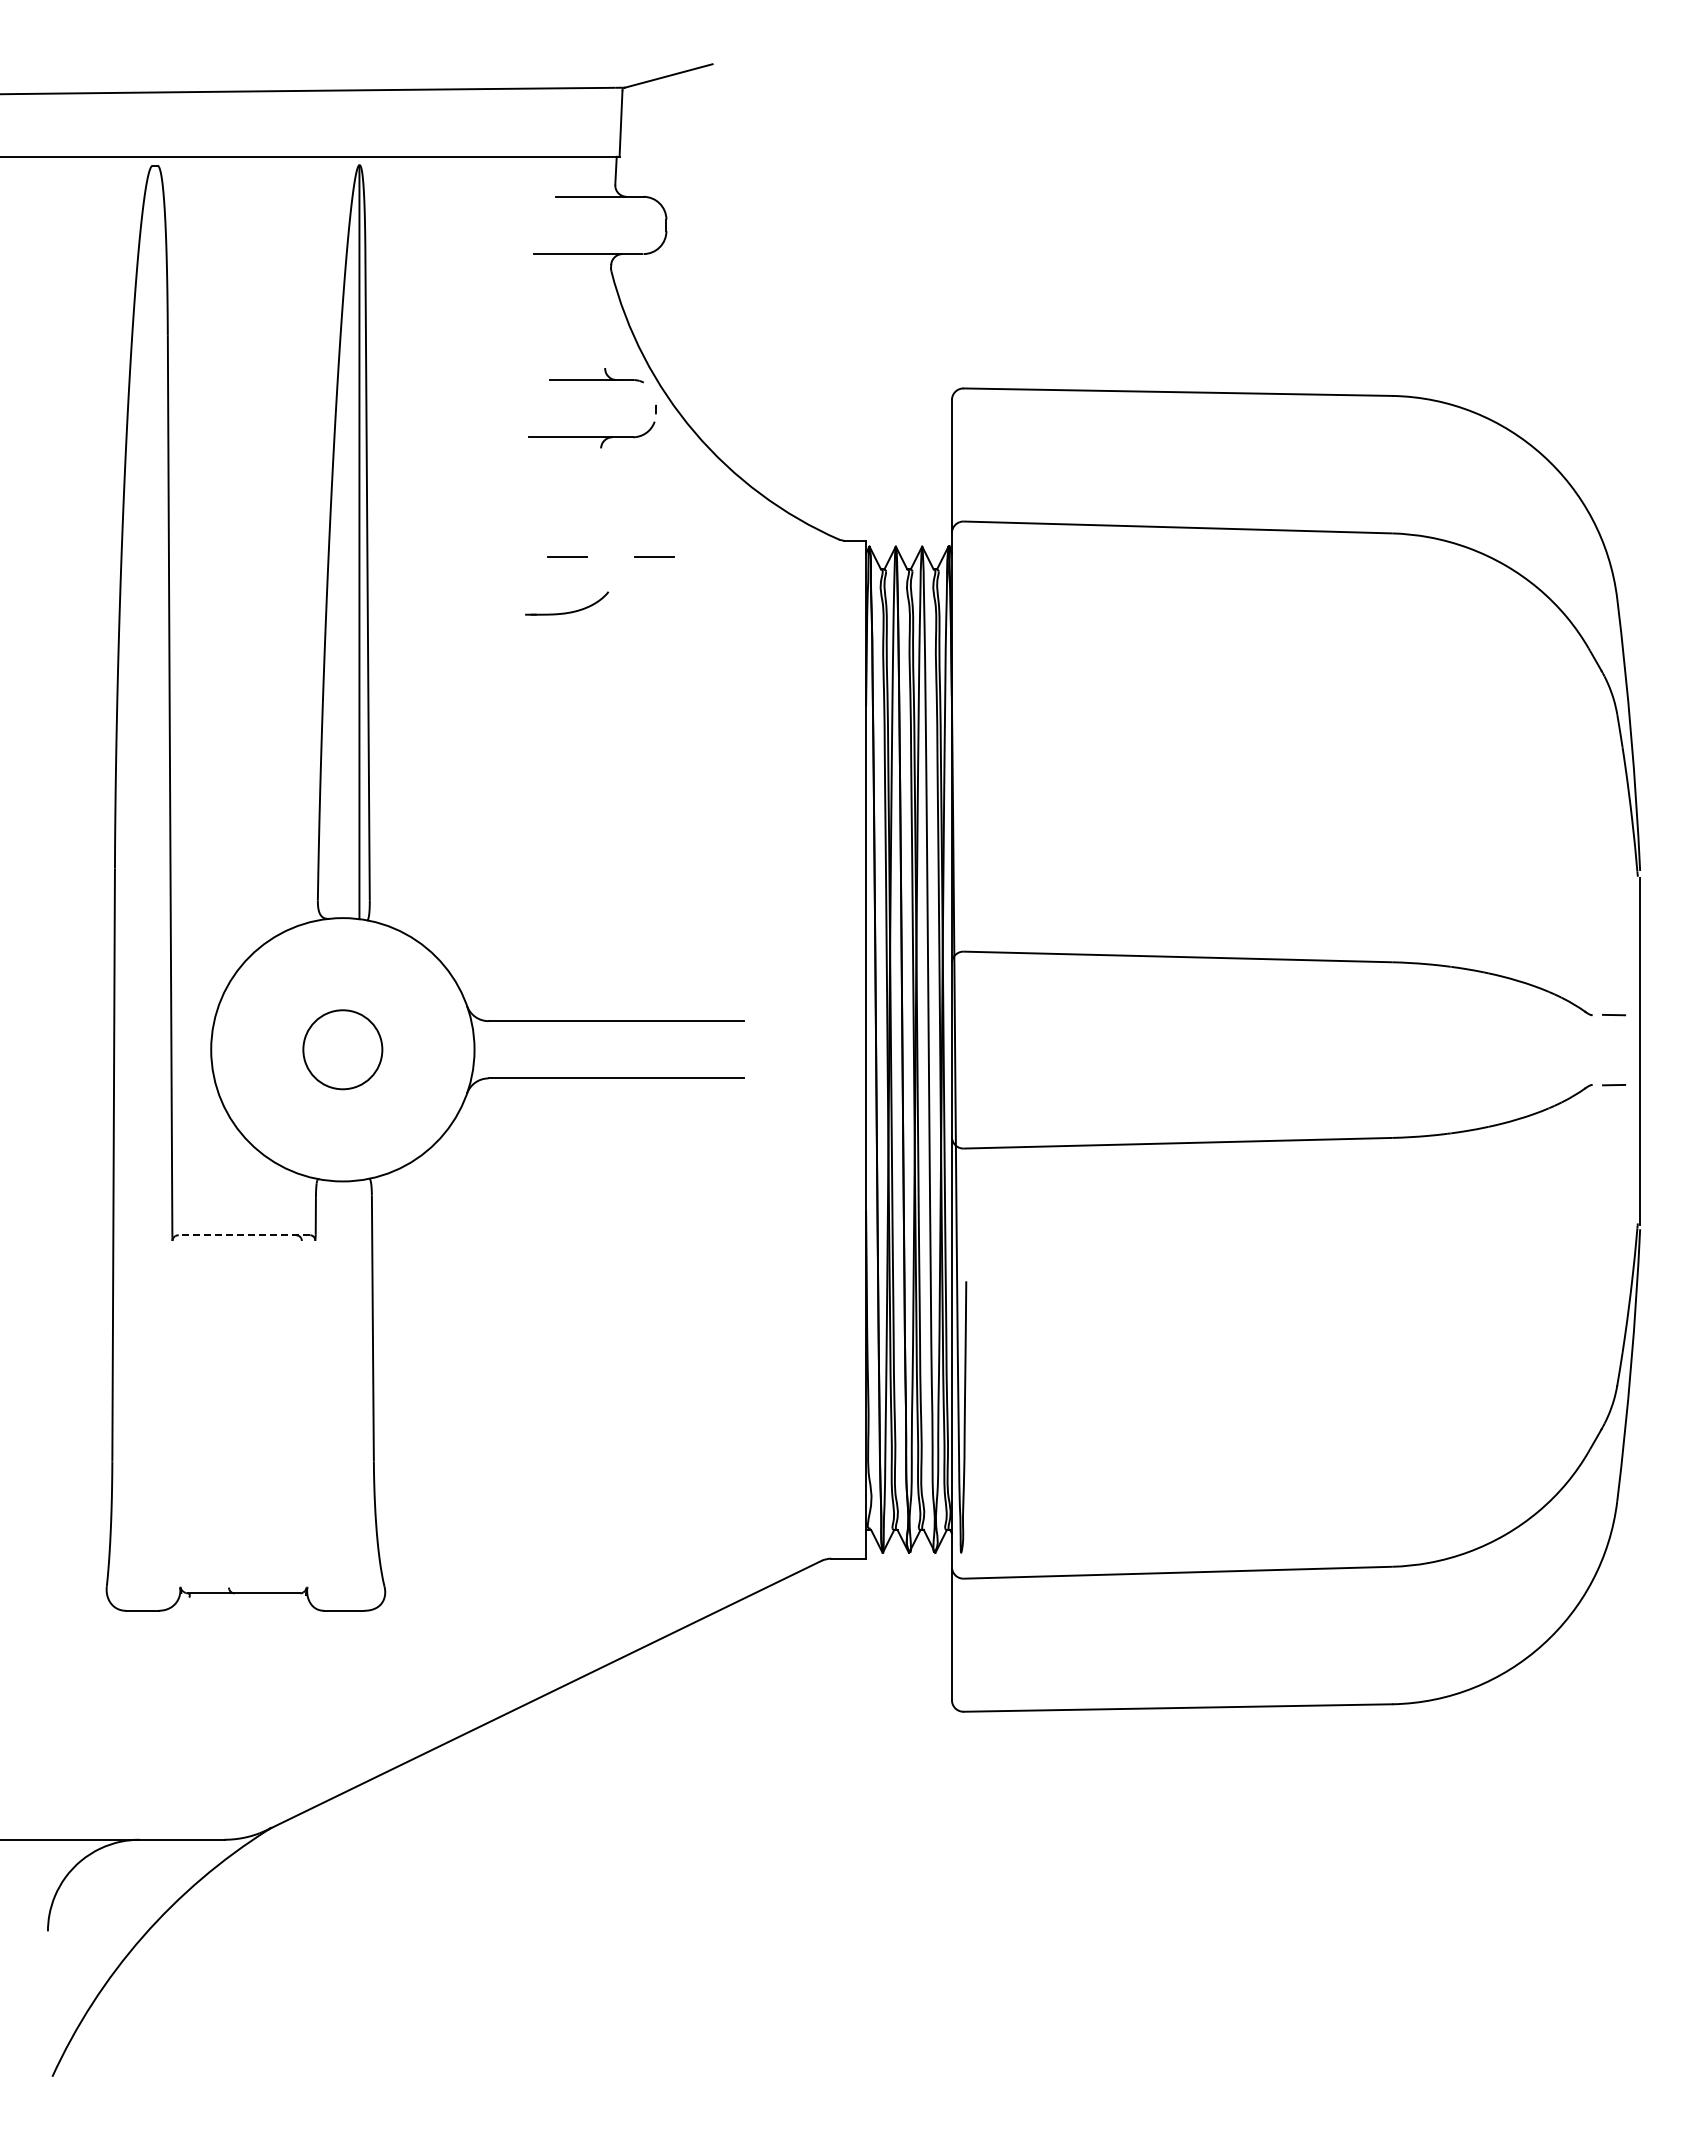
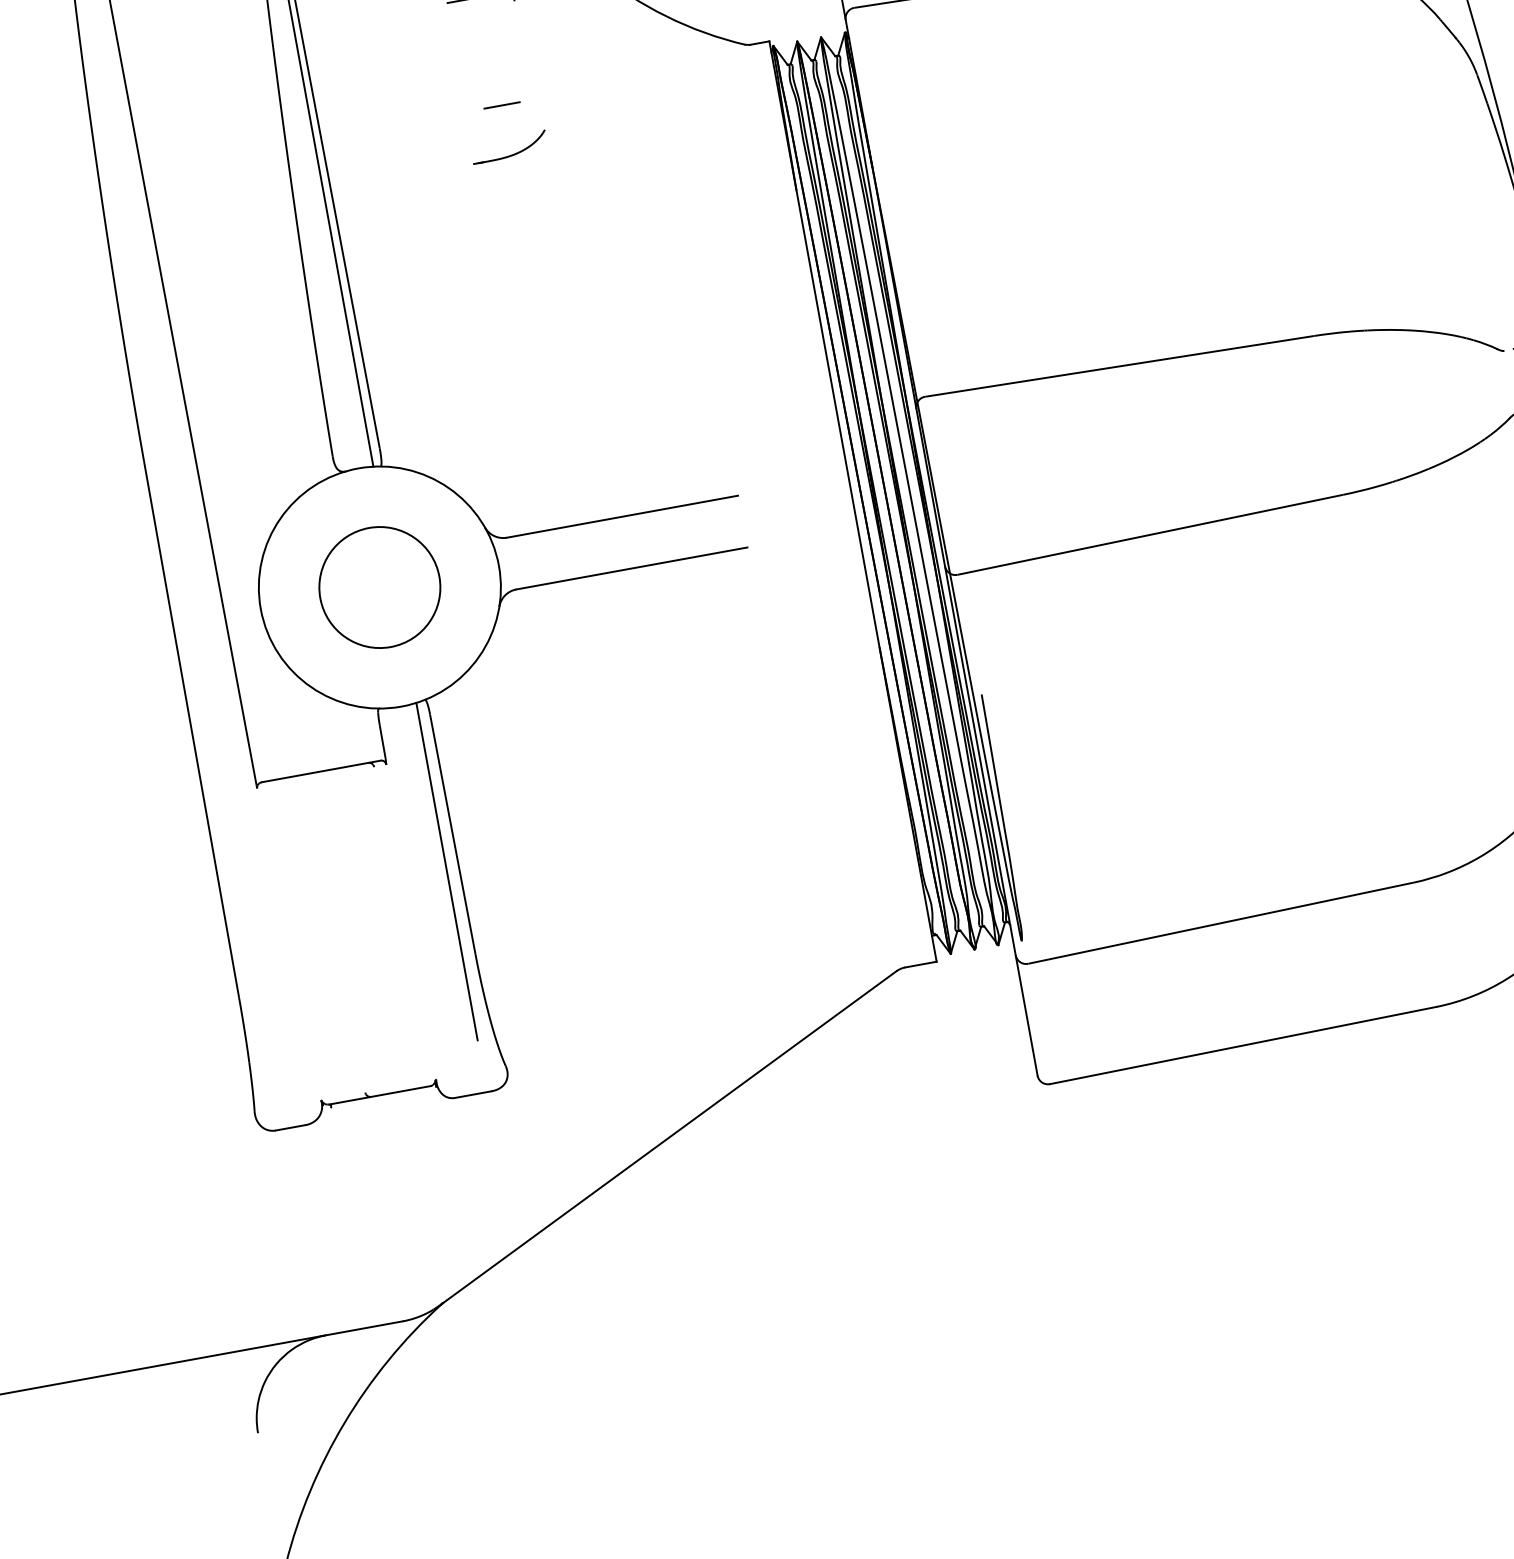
line: (654, 556) -> (580, 90), removed
circle: (342, 1049) -> (379, 587), size x1.67
line: (244, 1235) -> (321, 771), dashed -> solid
line: (359, 1366) -> (446, 871), added

